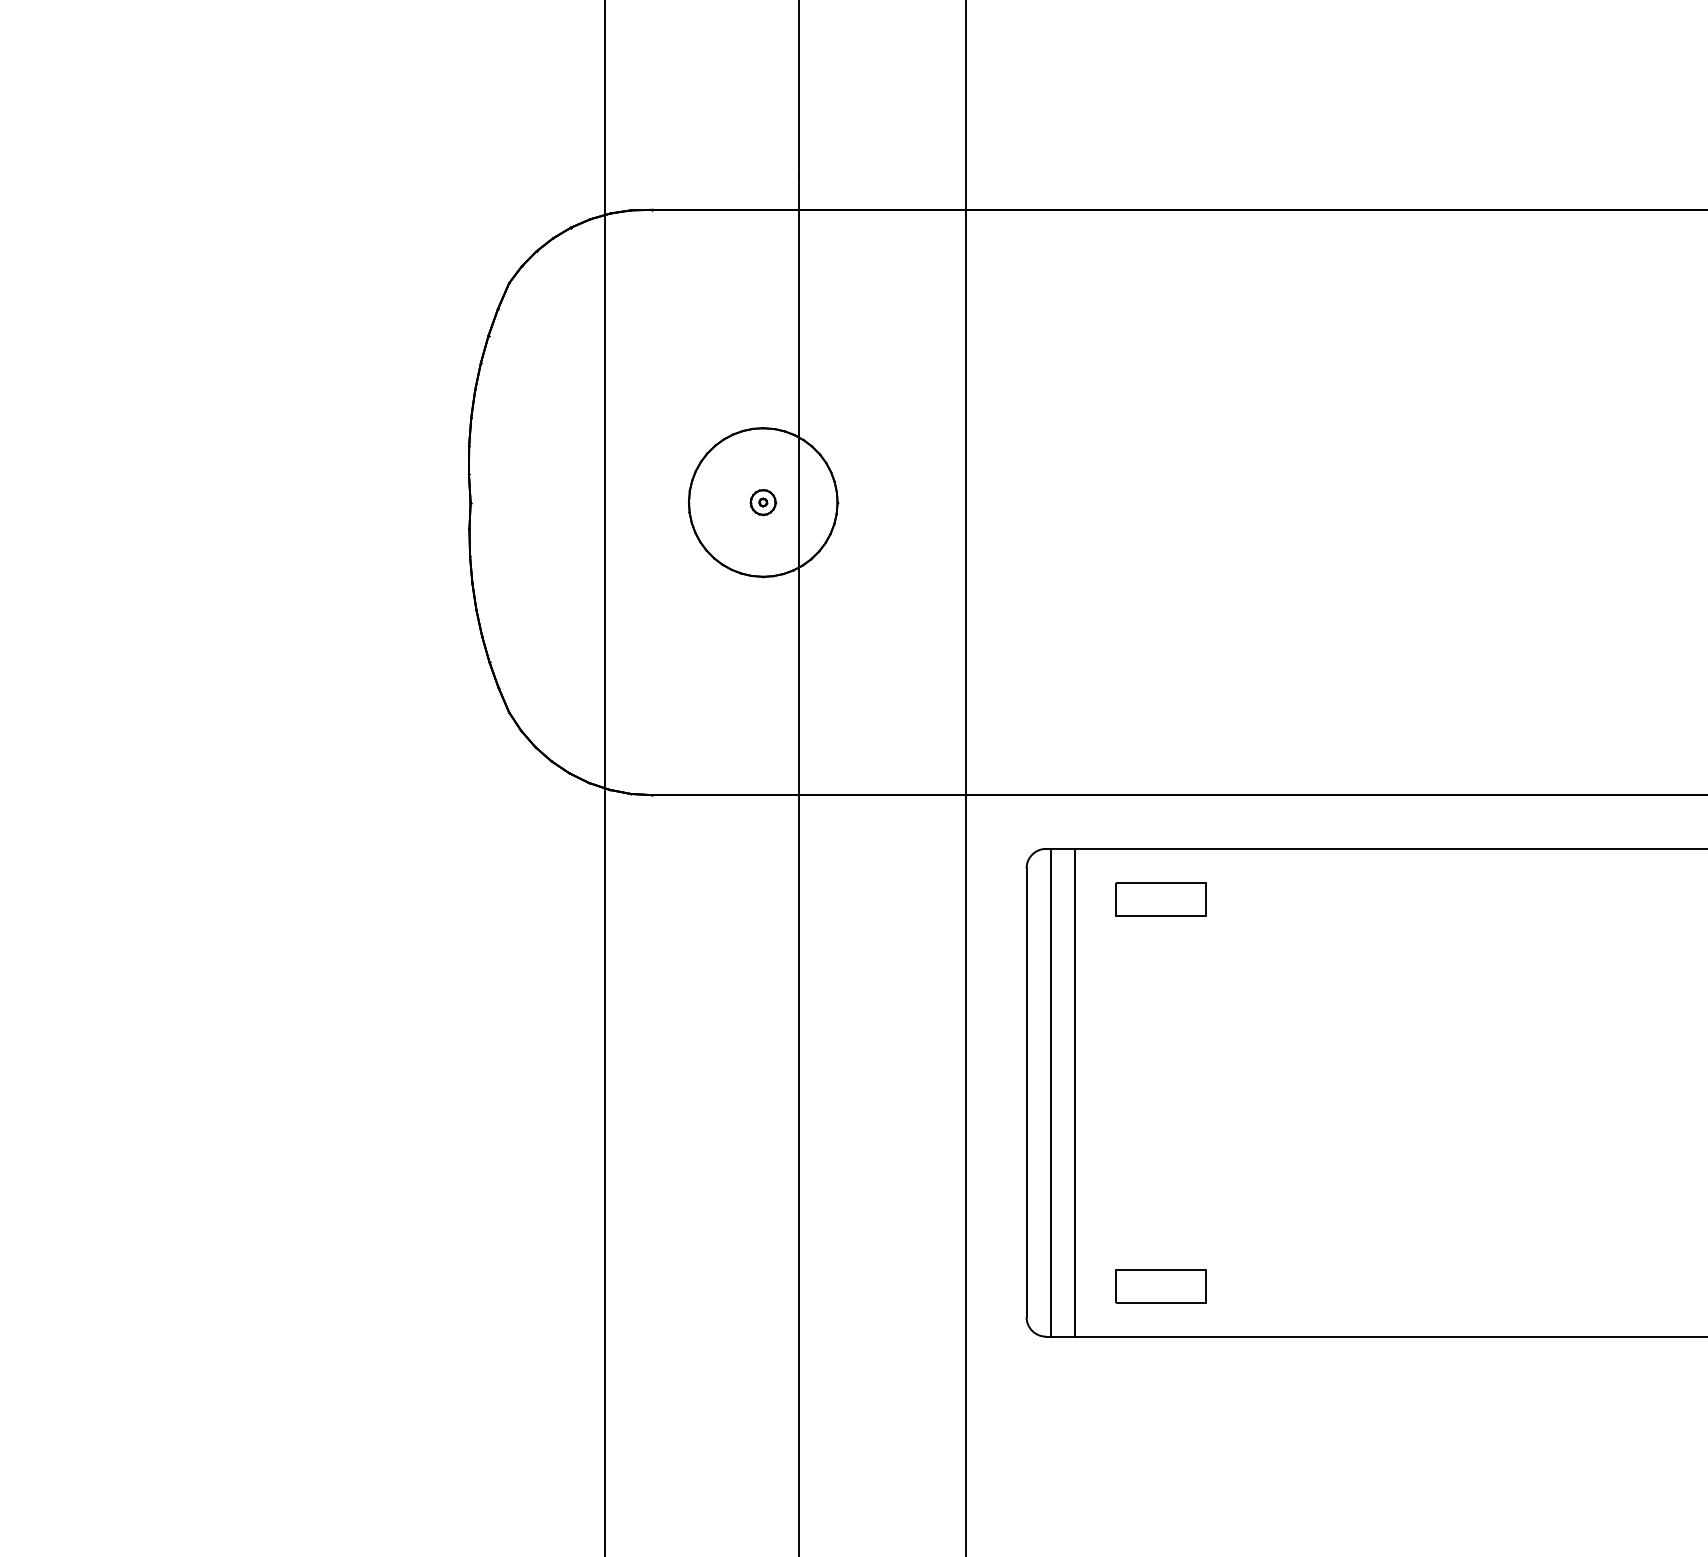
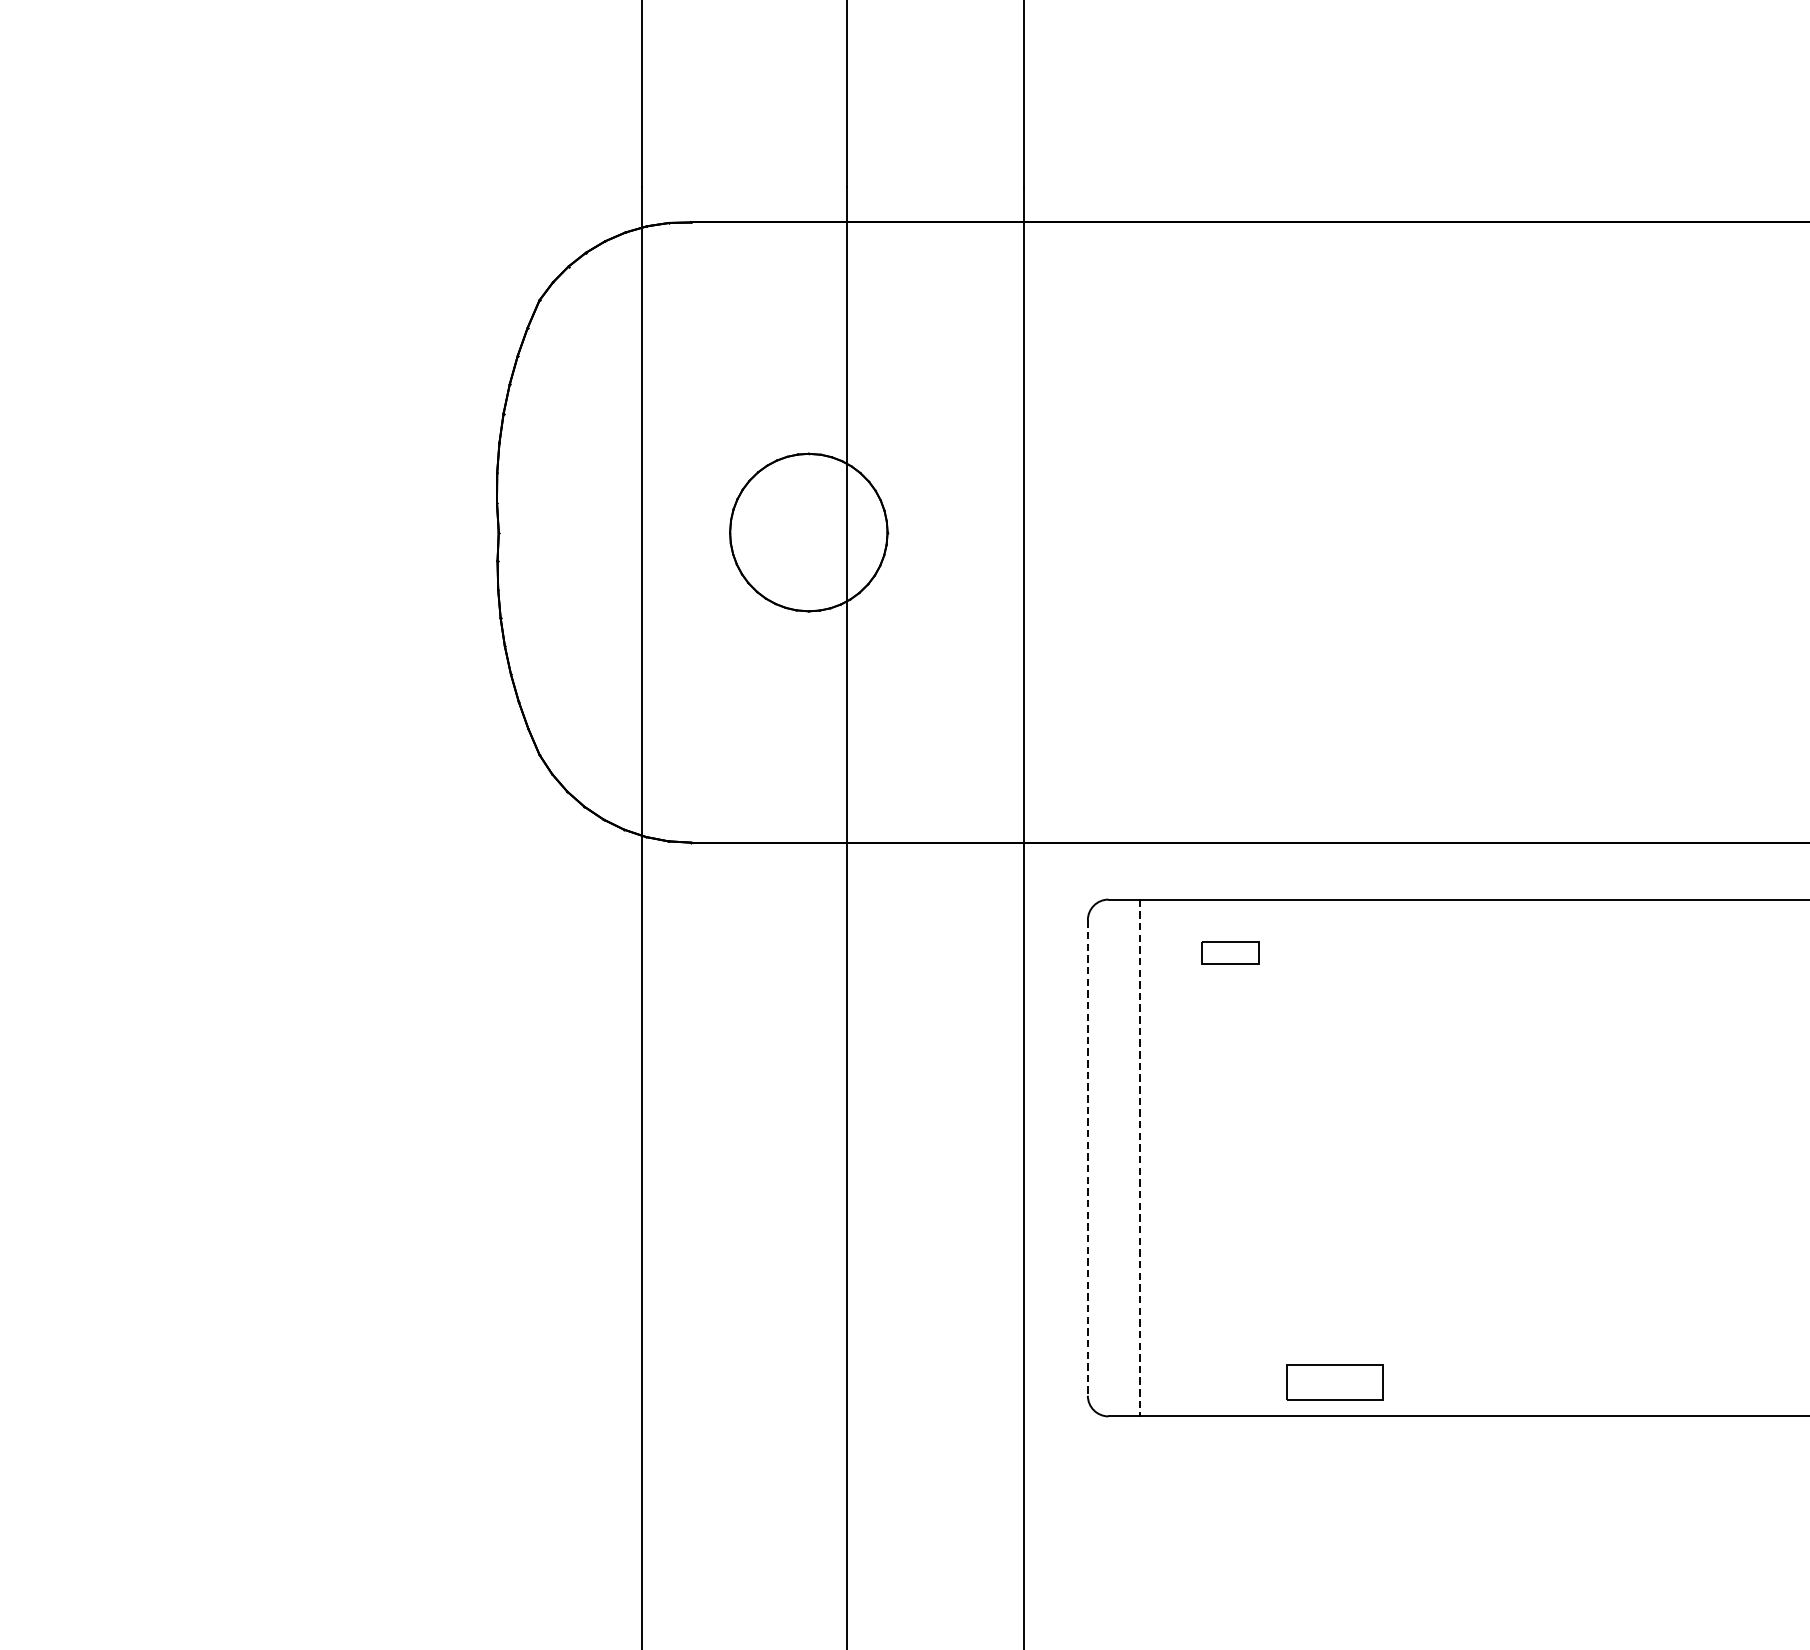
part: (763, 502) -> (809, 532), removed
part: (1160, 899) -> (1229, 953), size x0.6
line: (1050, 1092) -> (1113, 1157), removed
line: (1075, 1092) -> (1139, 1157), solid -> dashed
line: (1026, 1093) -> (1087, 1158), solid -> dashed
part: (1160, 1286) -> (1334, 1382), moved

